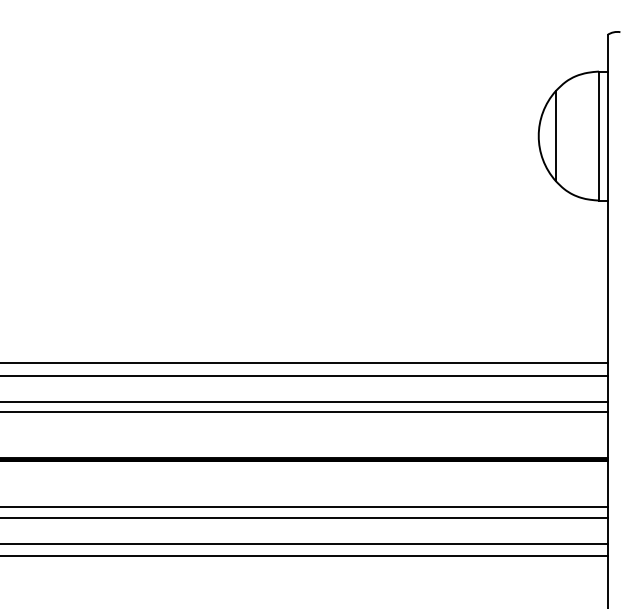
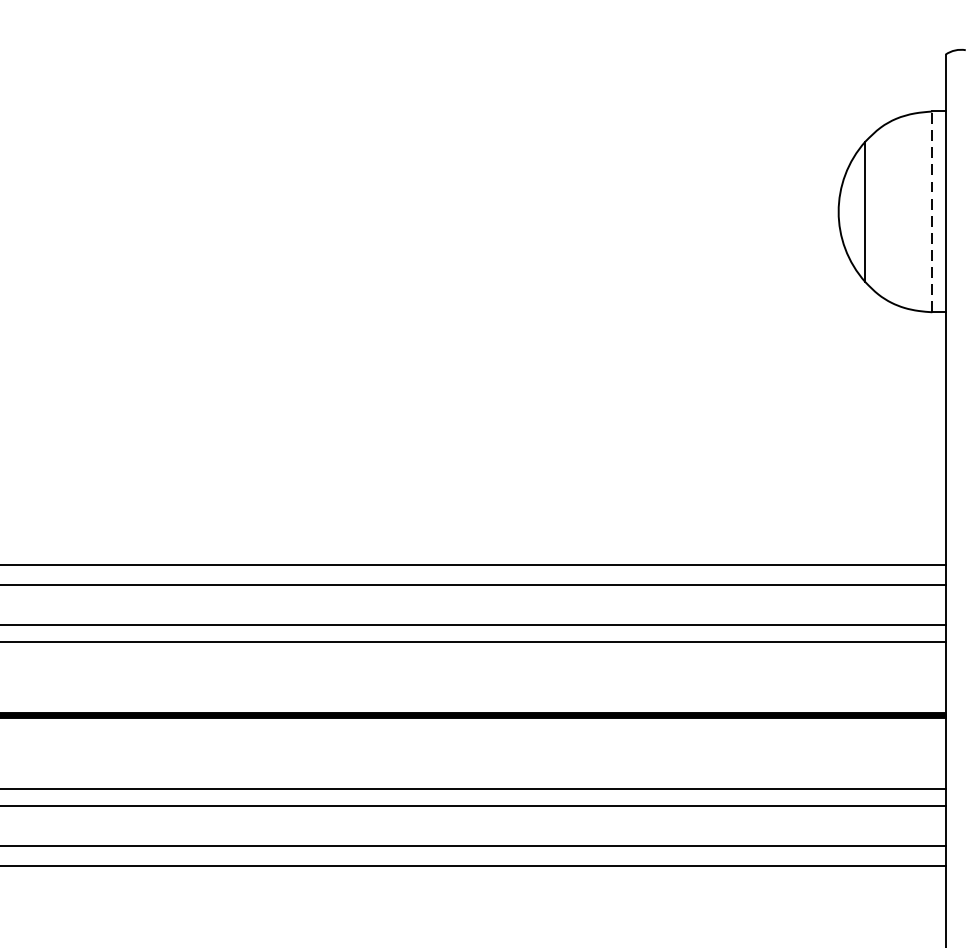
line: (598, 136) -> (931, 212), solid -> dashed

